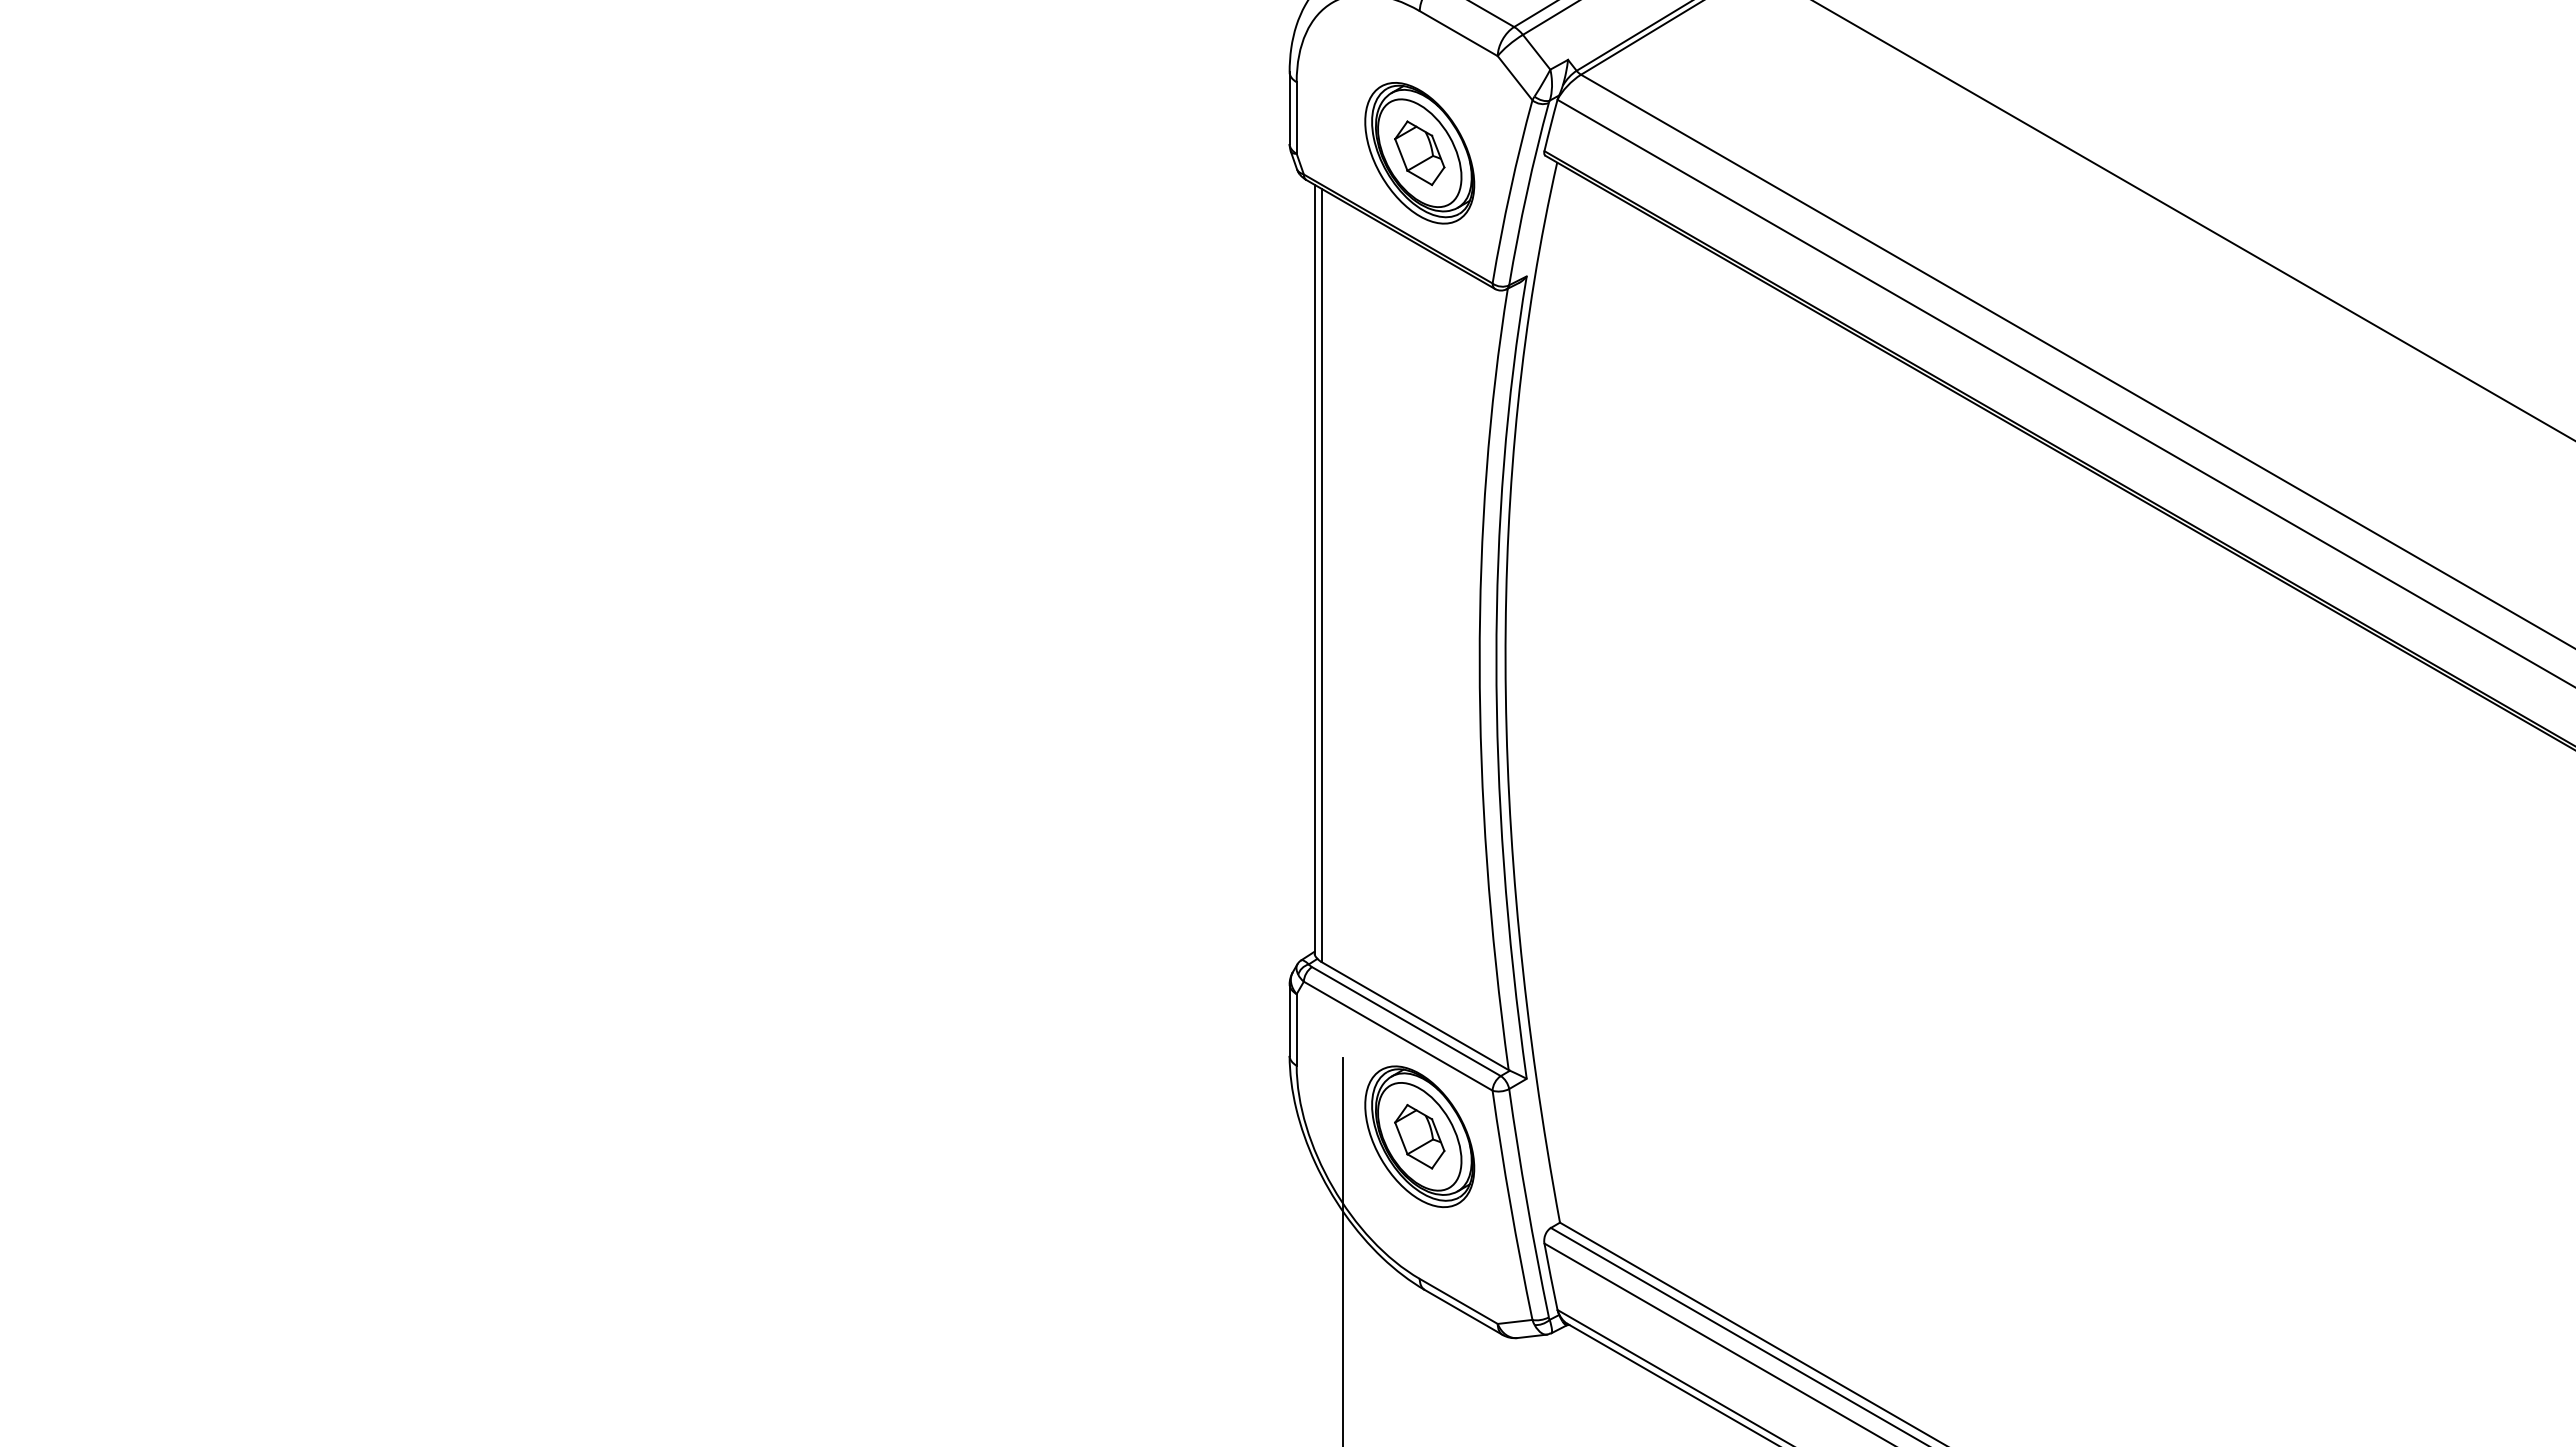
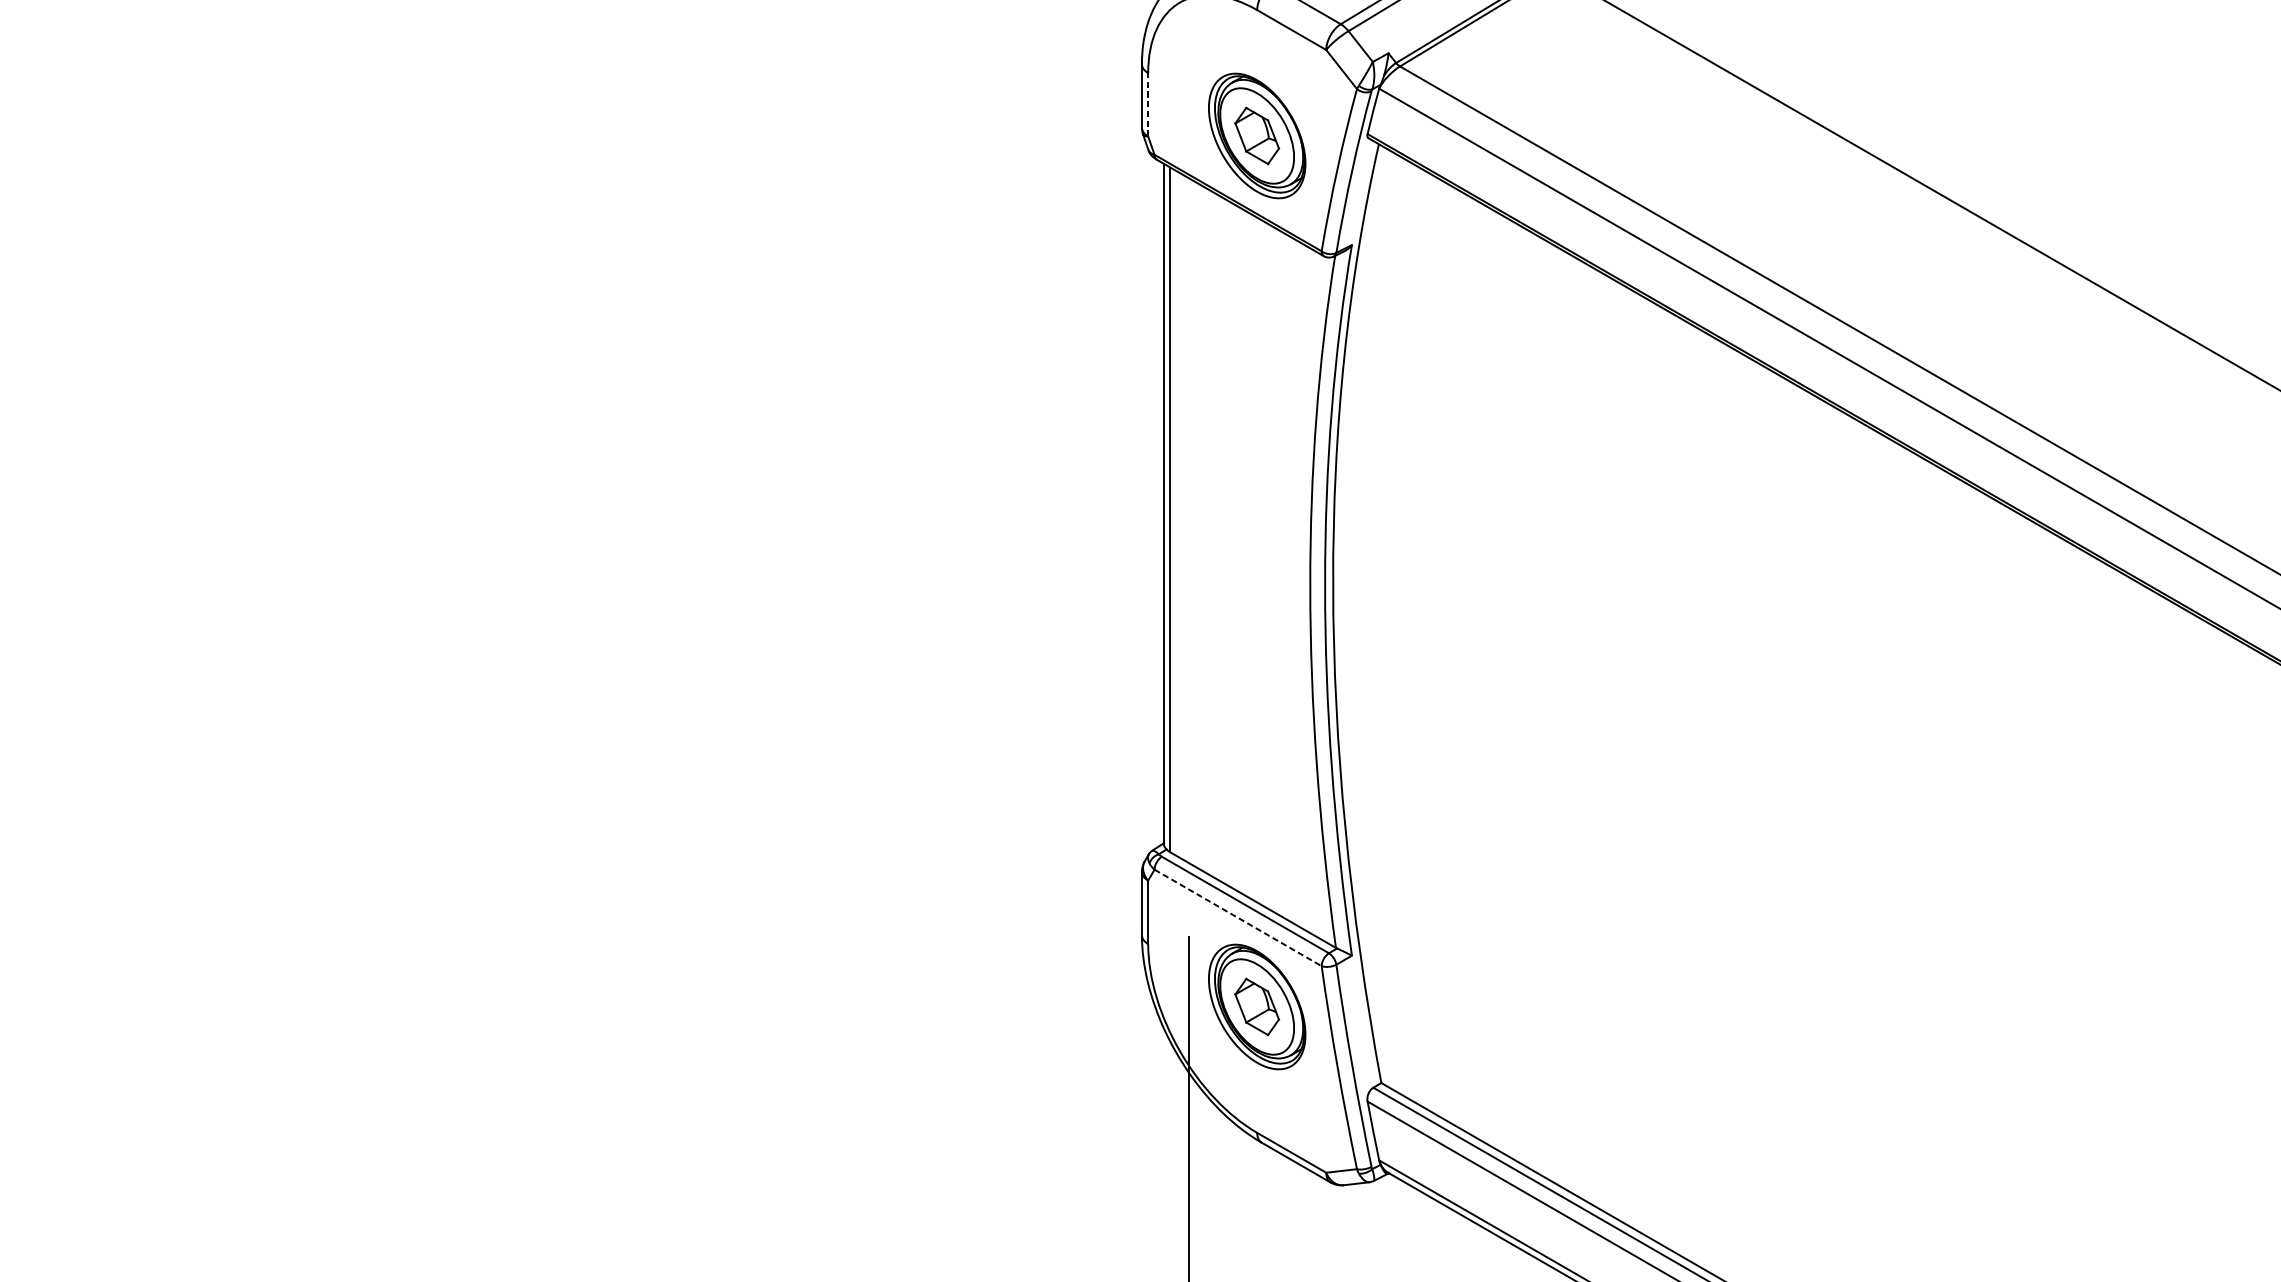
line: (1296, 118) -> (1148, 105), solid -> dashed
line: (1398, 1036) -> (1238, 918), solid -> dashed

